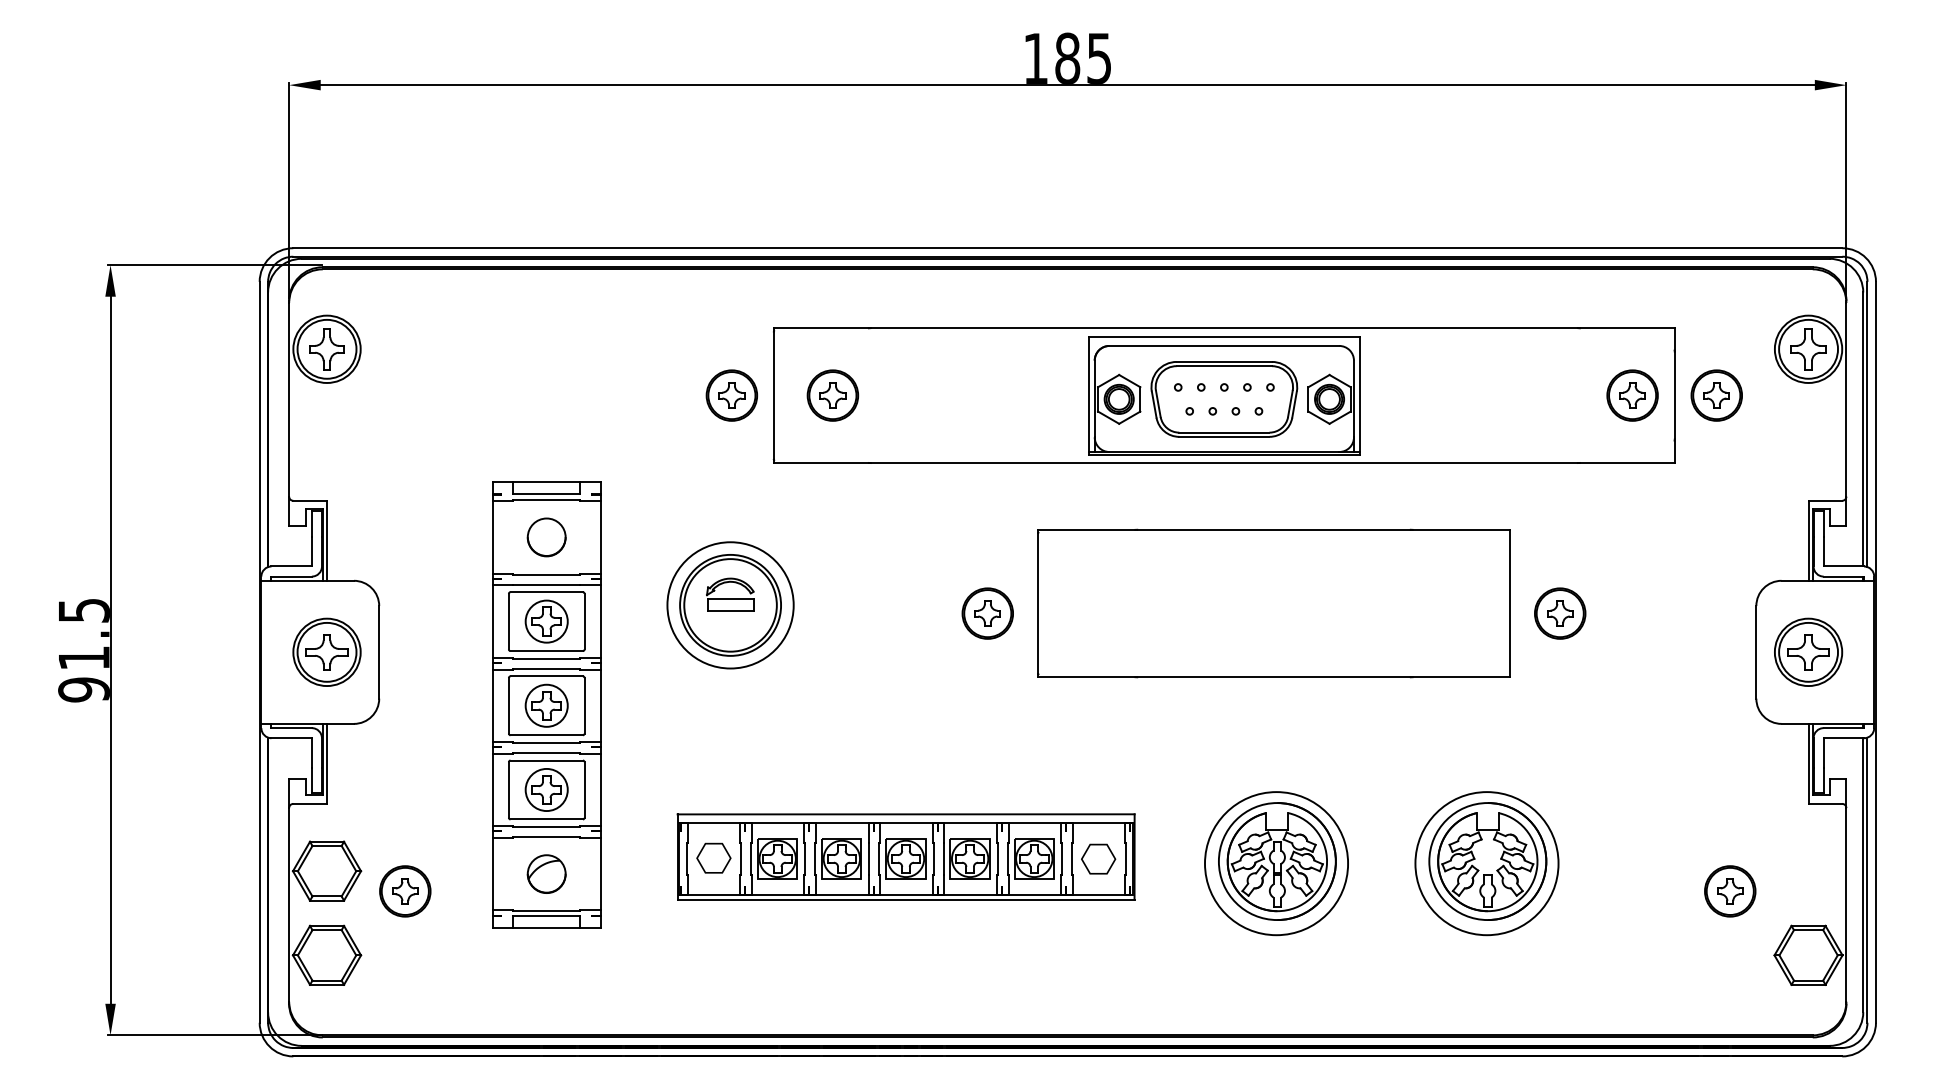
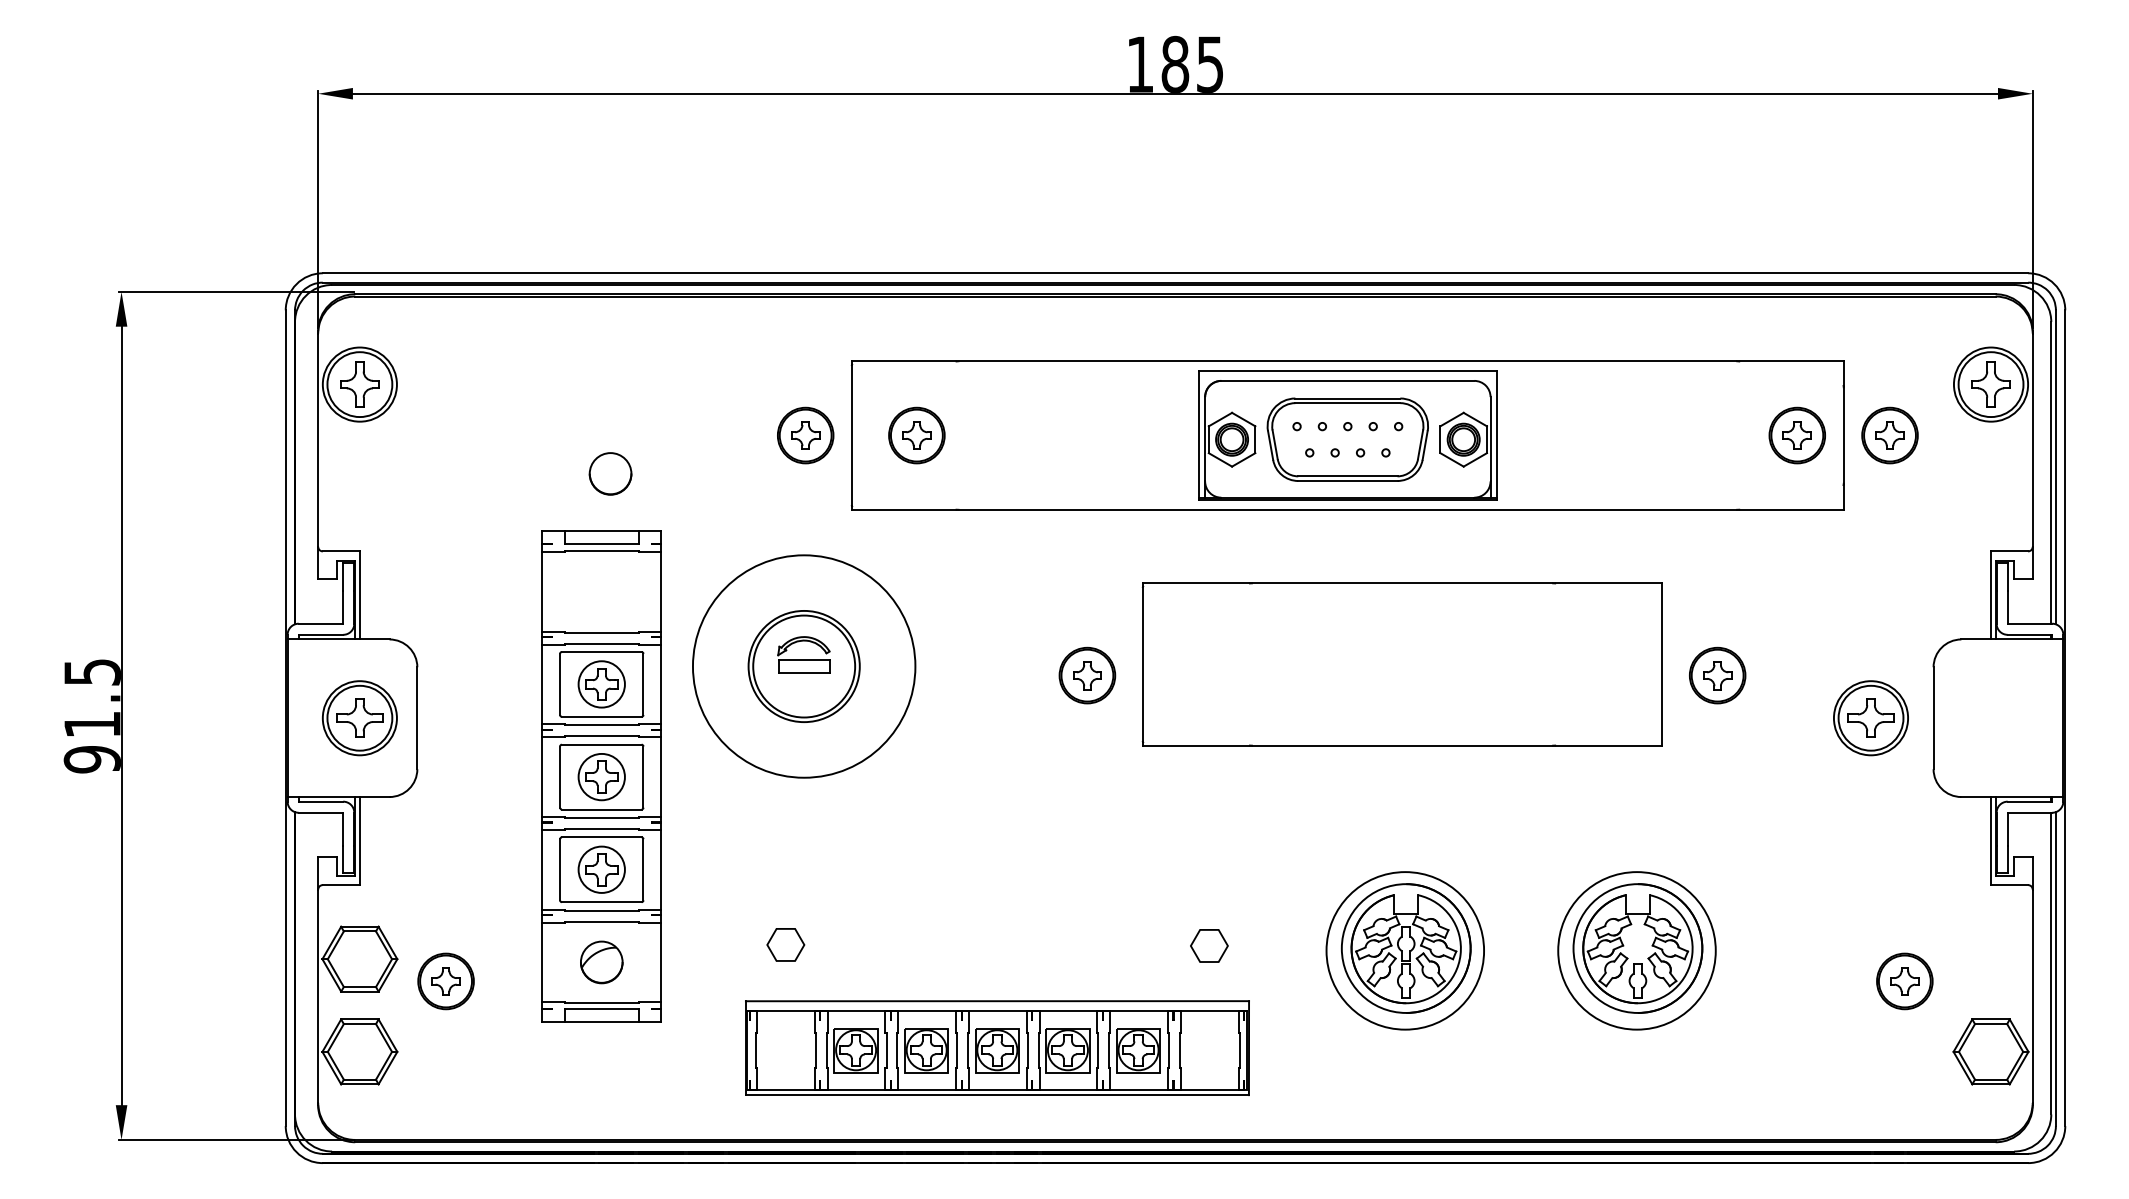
part: (546, 537) -> (610, 473), moved
circle: (730, 605) -> (804, 666), size x1.6
part: (1808, 651) -> (1870, 717), moved
part: (905, 856) -> (996, 1047), moved

